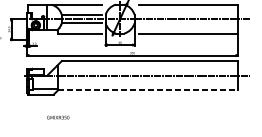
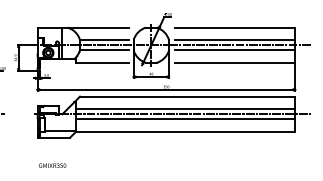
line: (188, 15) -> (234, 40), added
line: (188, 23) -> (234, 50), added
line: (148, 71) -> (185, 109), added
line: (148, 79) -> (185, 119), added
line: (148, 89) -> (185, 131), dashed -> solid
text: (58, 117) -> (52, 165), moved

